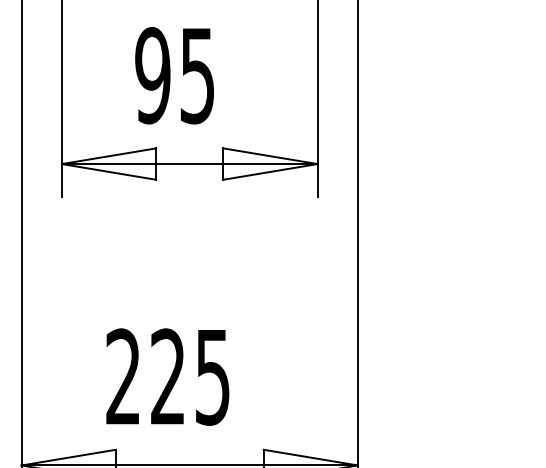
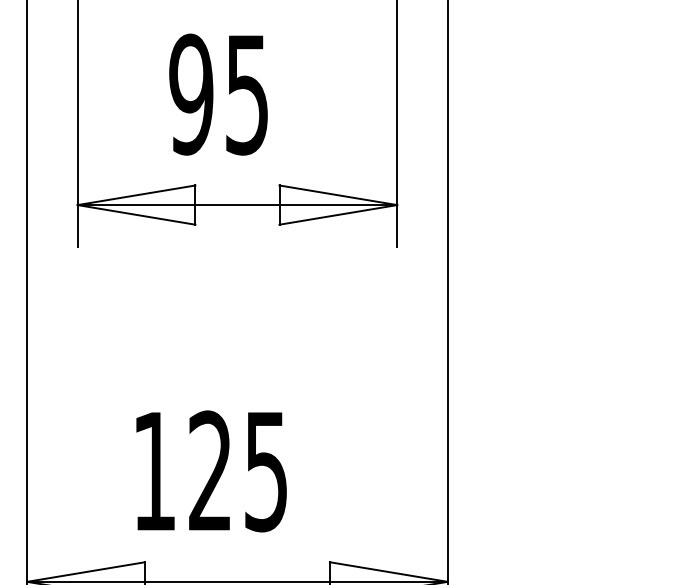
text: (122, 376) -> (153, 470), 225 -> 125

